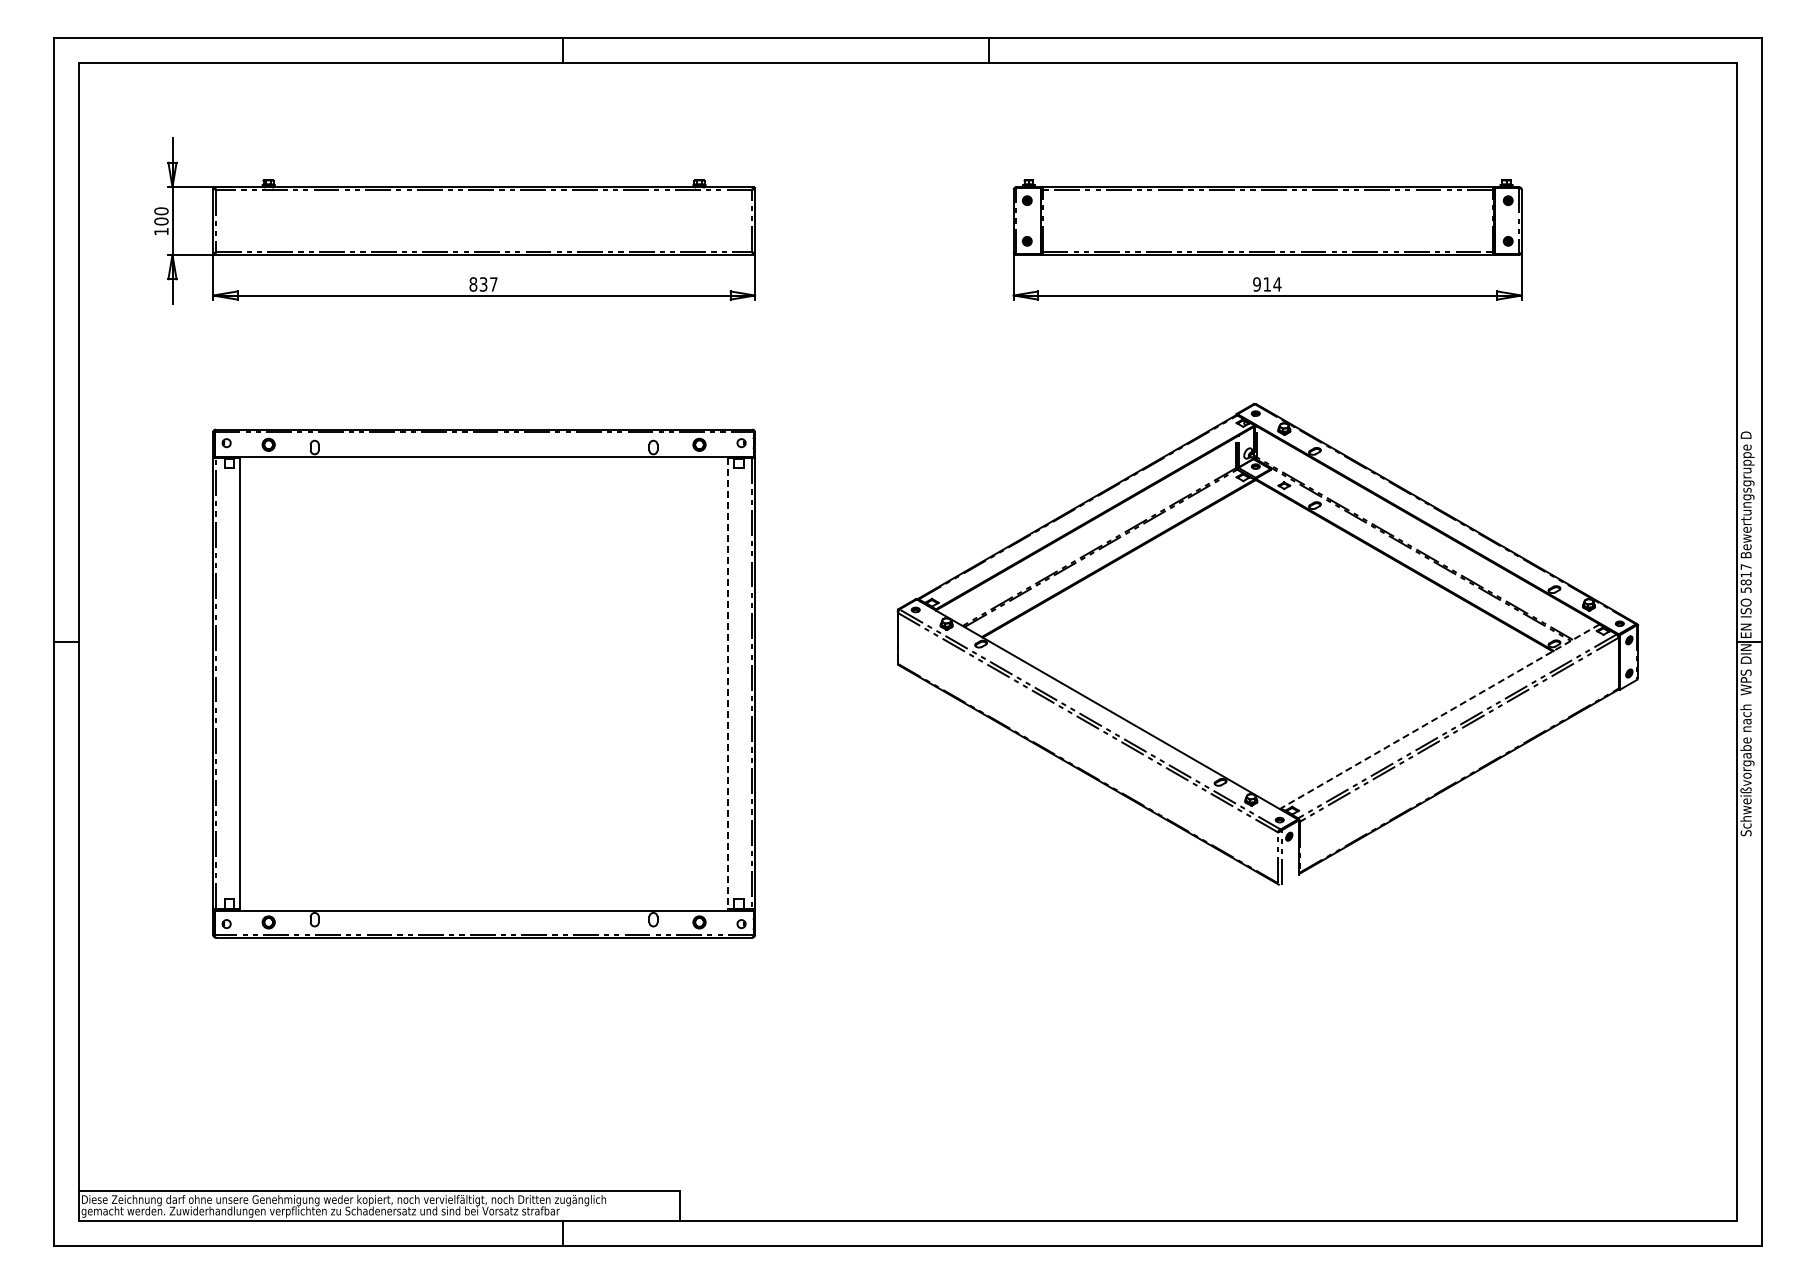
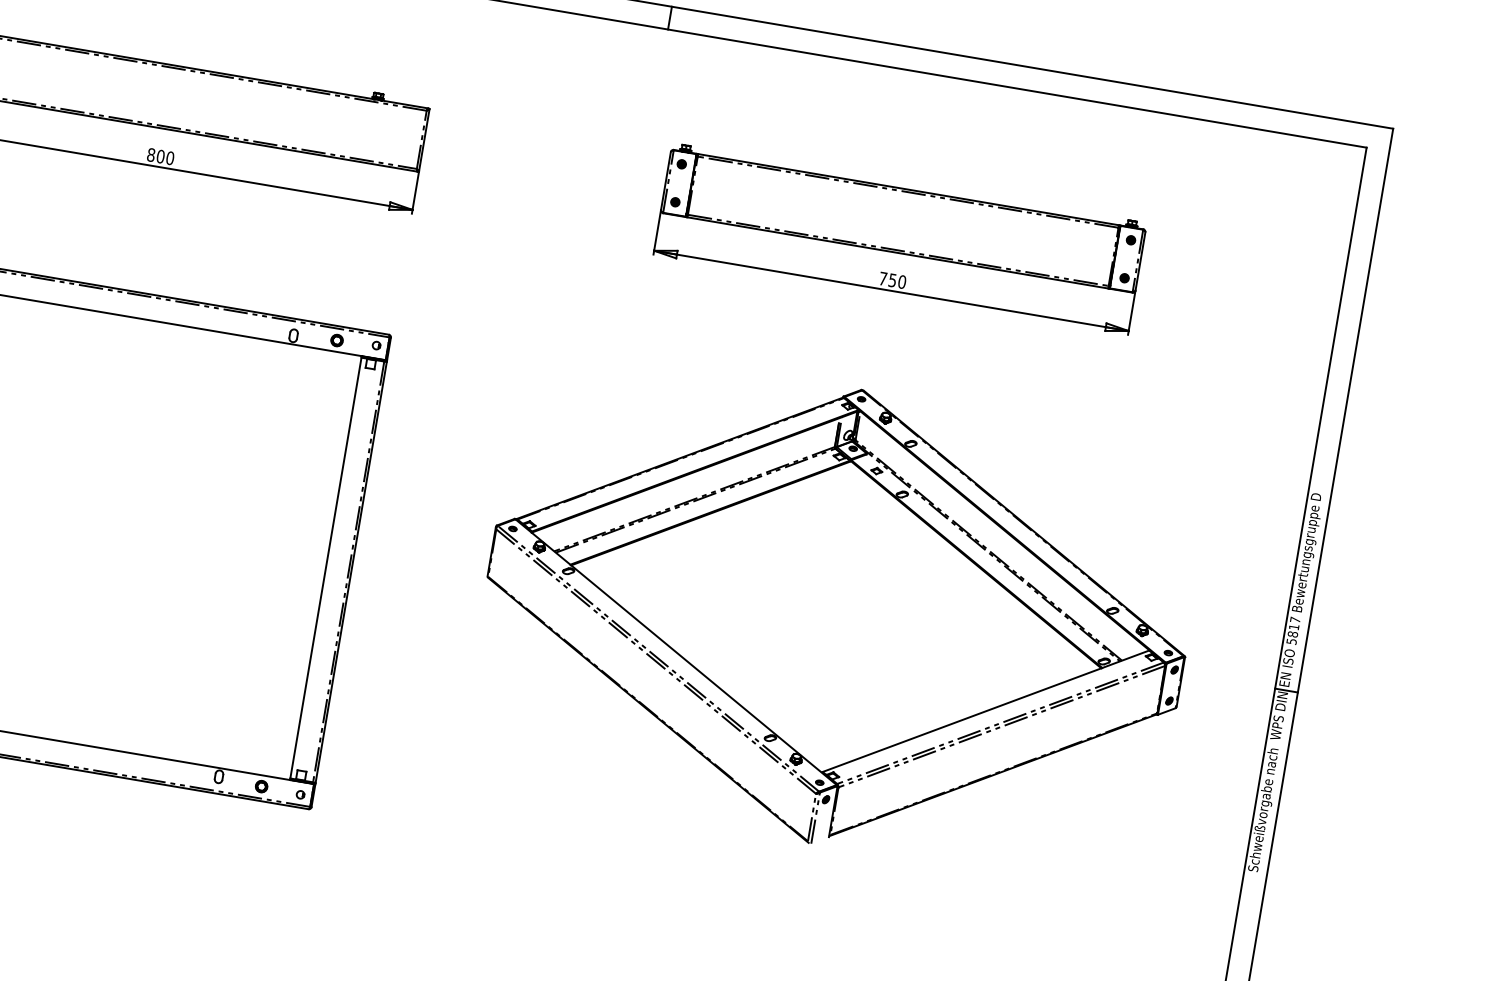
text: (488, 284) -> (165, 157), 837 -> 800
text: (1267, 284) -> (892, 280), 914 -> 750
line: (727, 684) -> (325, 568), dashed -> solid
line: (1440, 716) -> (986, 711), dashed -> solid

